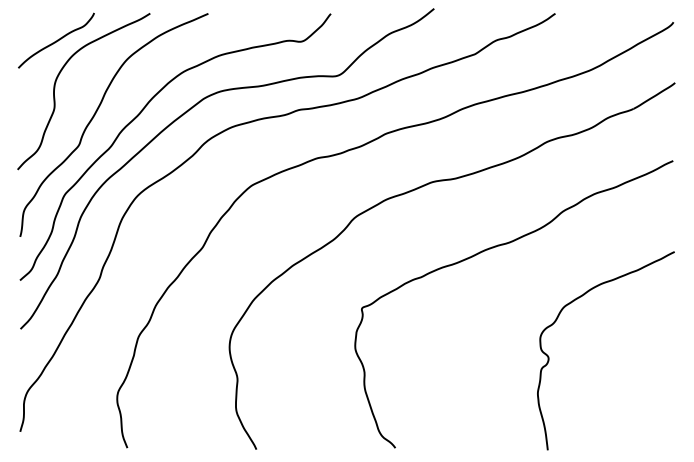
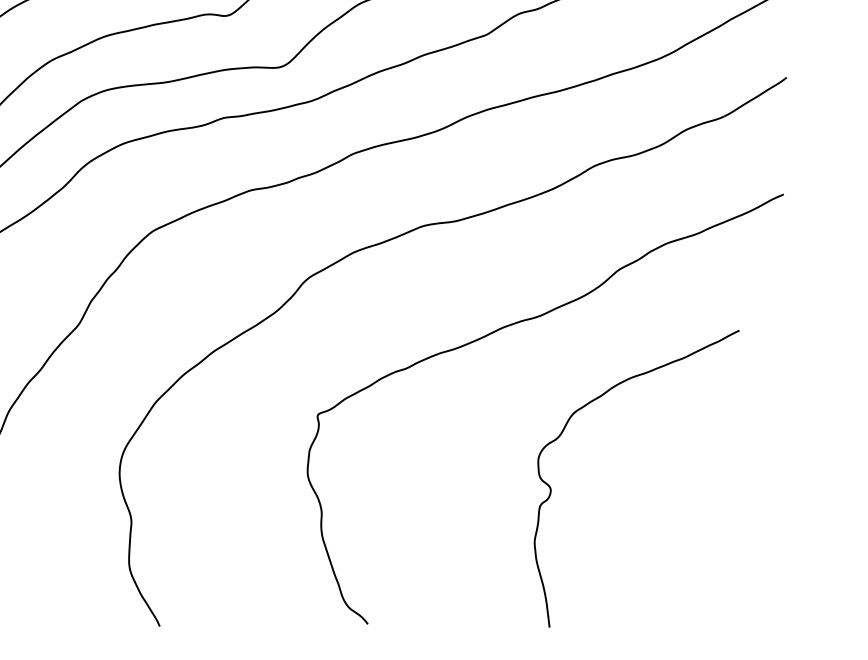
curve: (549, 357) -> (552, 488), moved

